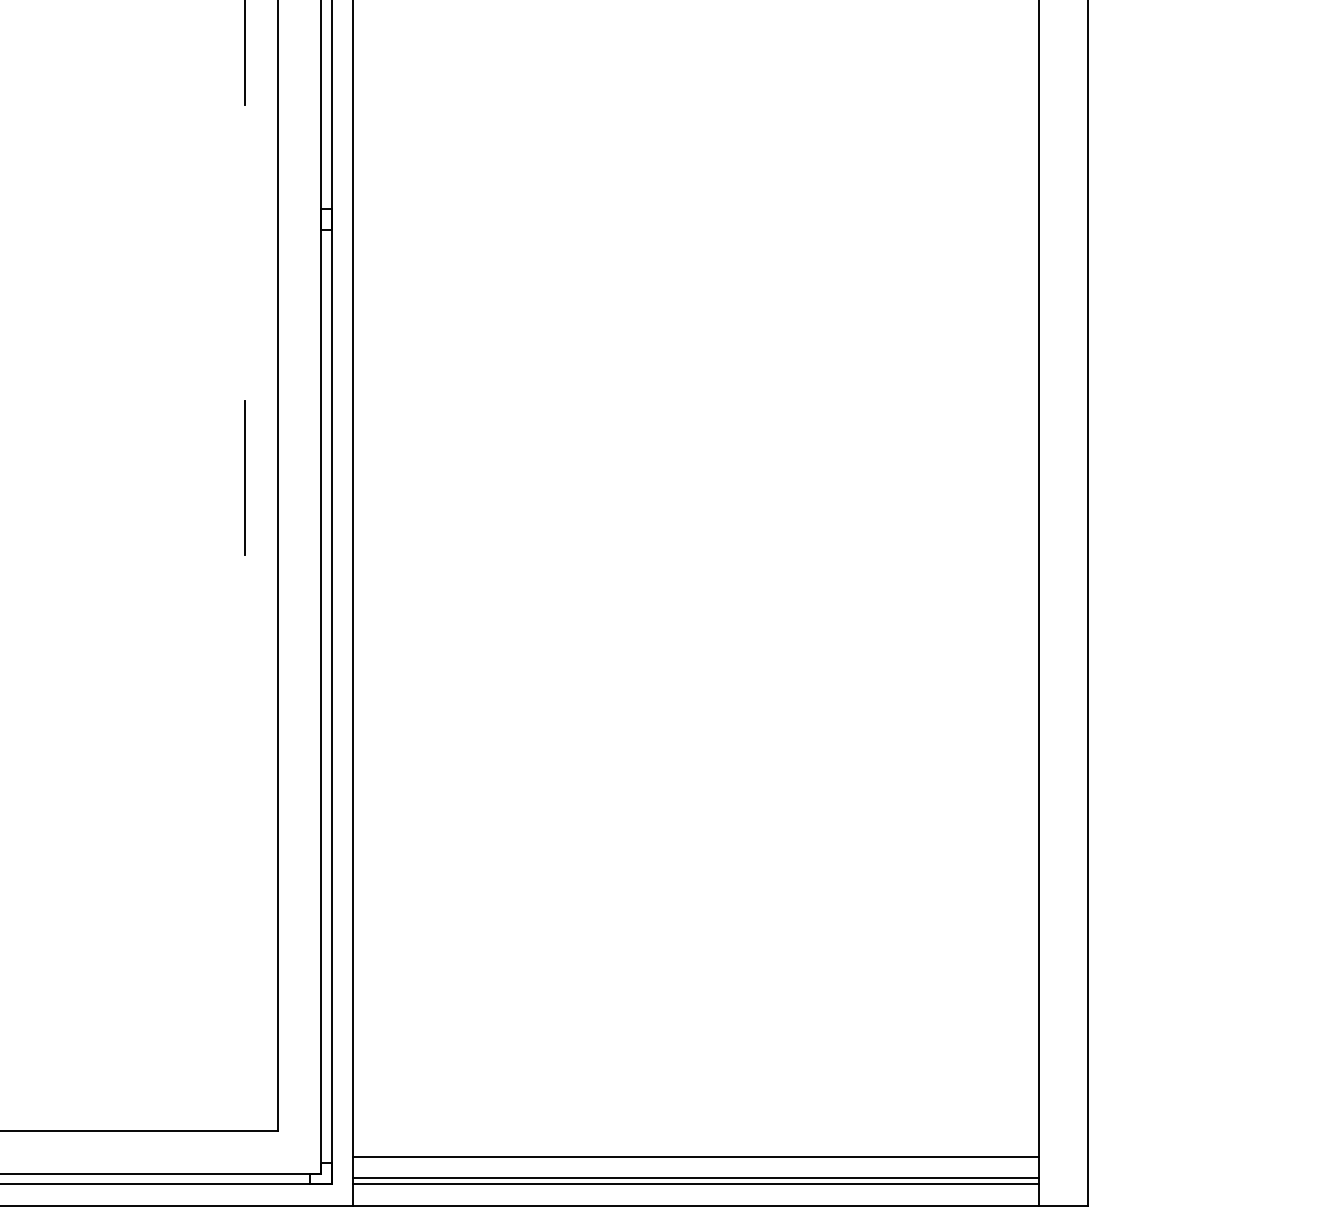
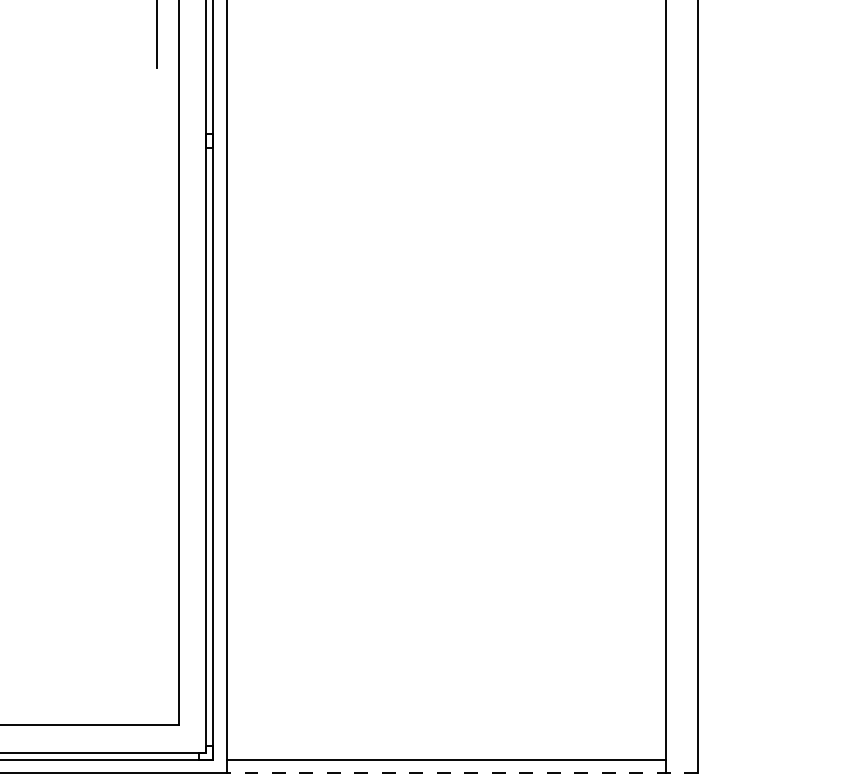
line: (243, 477) -> (156, 306), removed
line: (696, 1156) -> (446, 741), removed
line: (696, 1178) -> (446, 755), removed
line: (721, 1206) -> (462, 773), solid -> dashed

